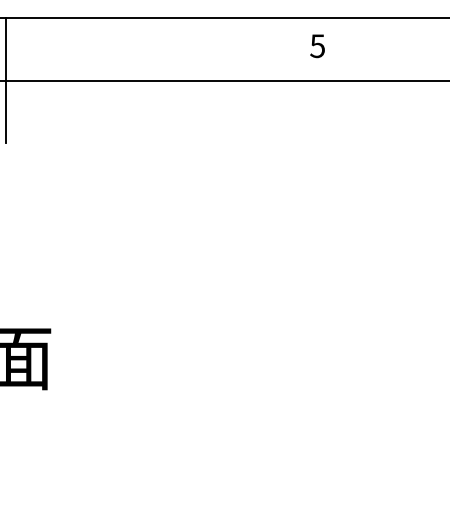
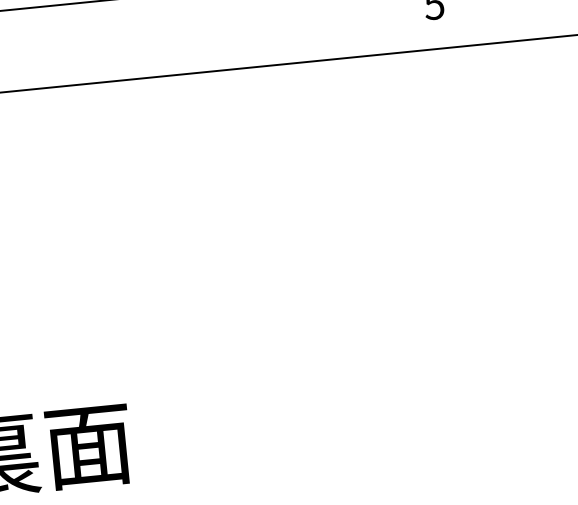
line: (6, 80) -> (36, 88), removed

